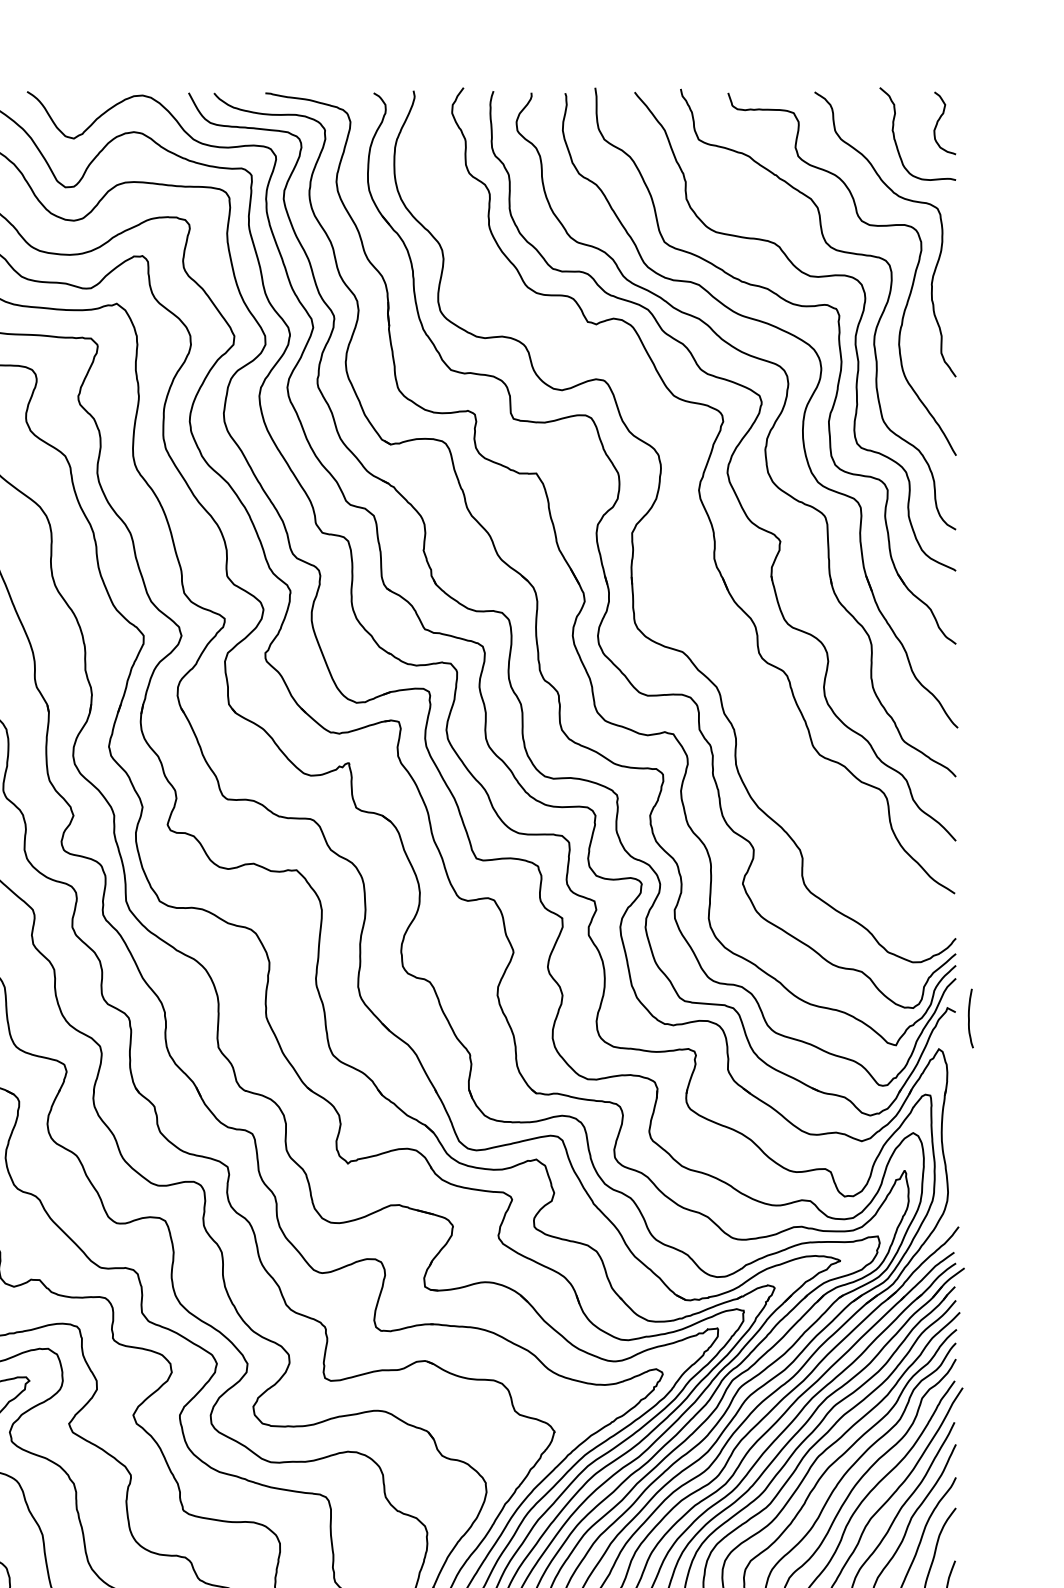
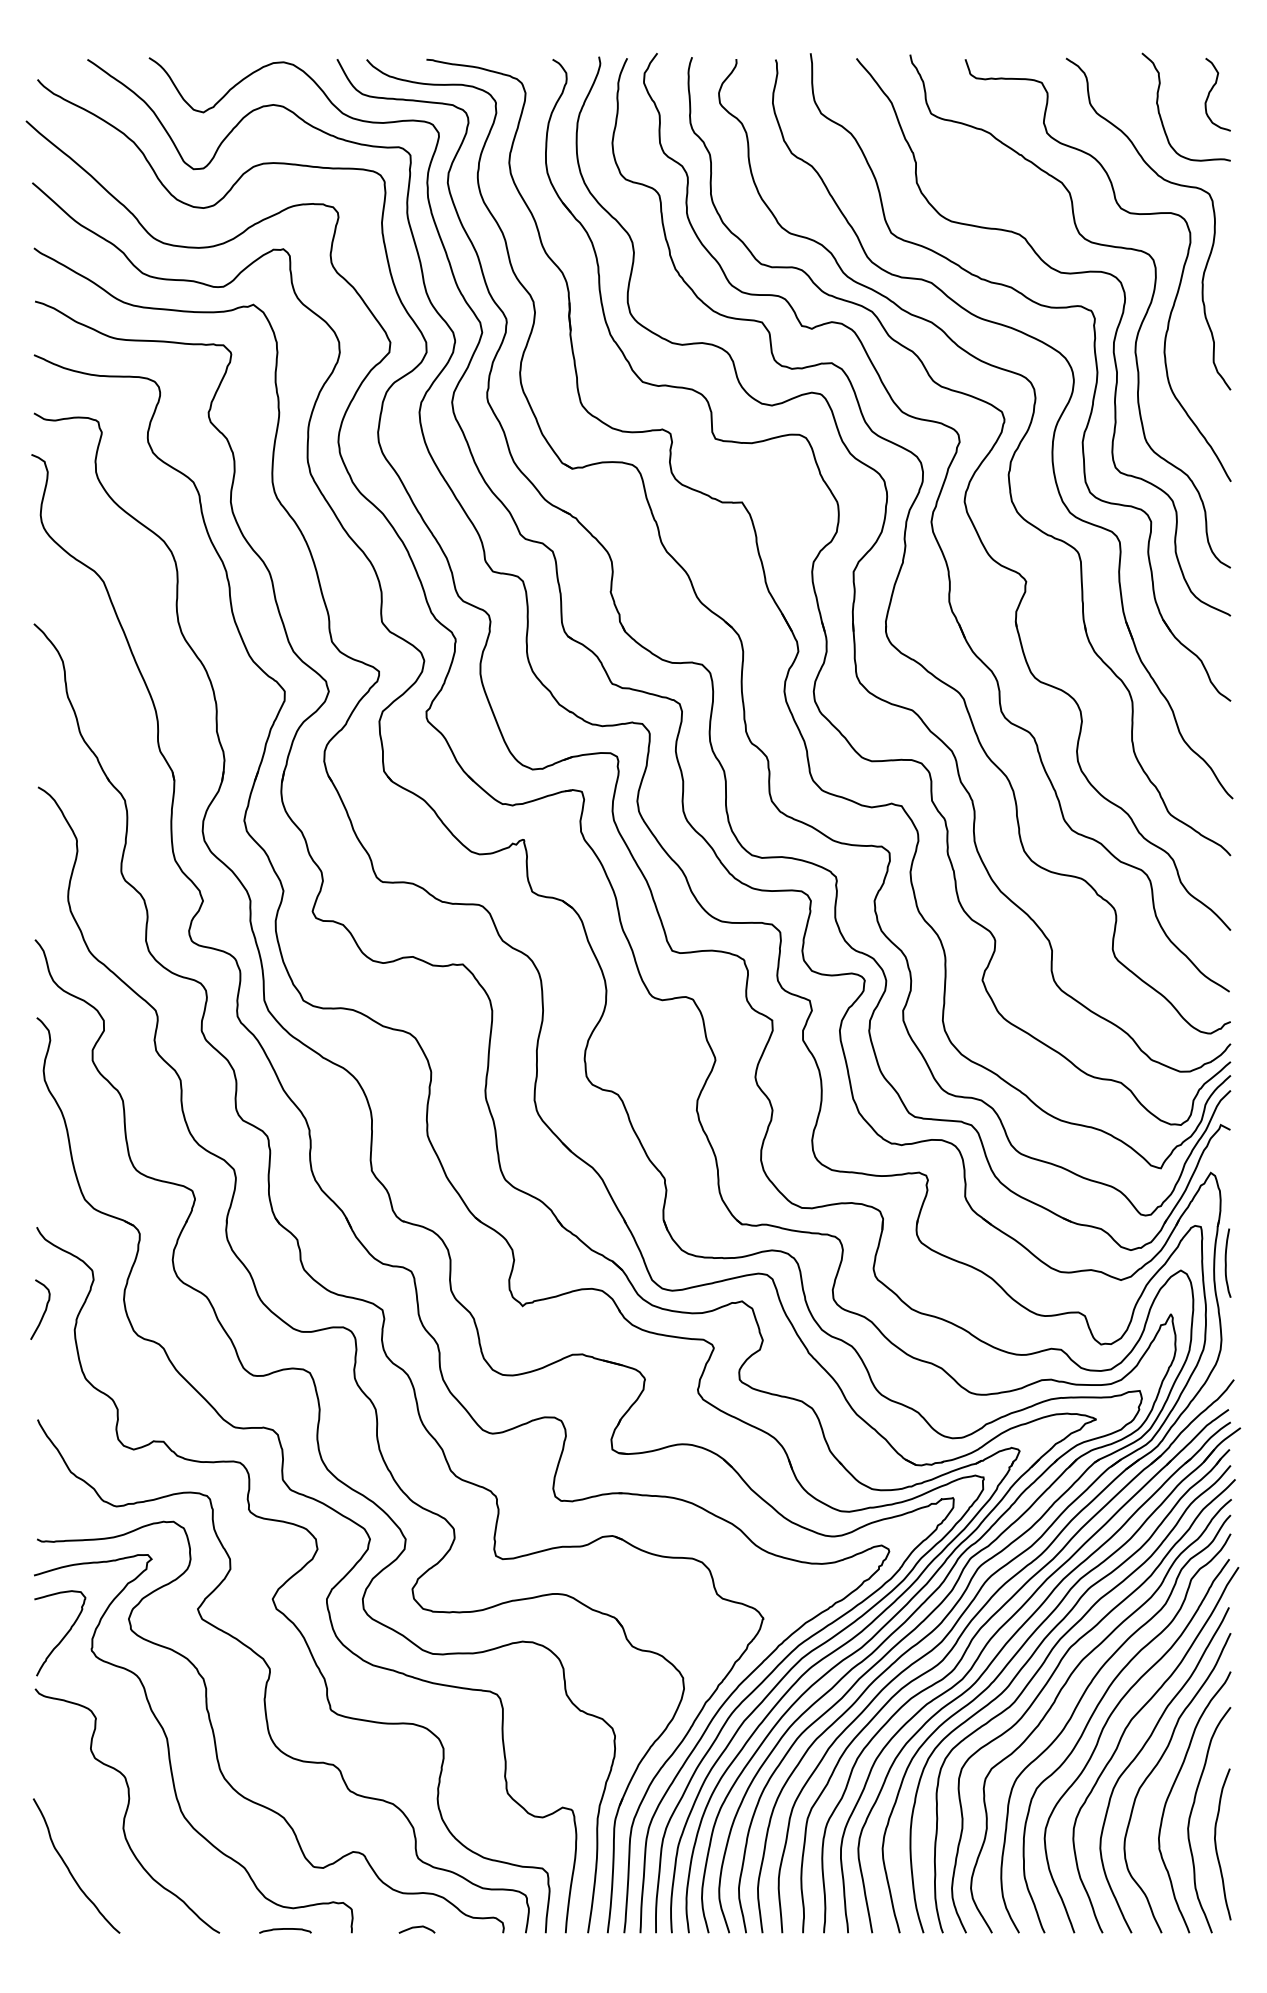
part: (677, 511) -> (906, 546), added
curve: (969, 1017) -> (1226, 1262), moved

